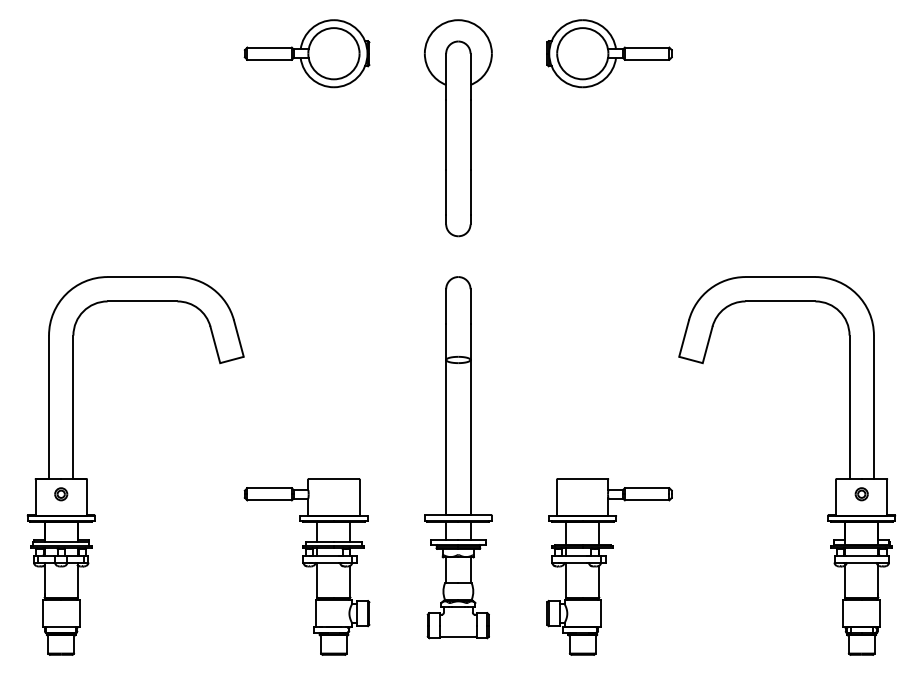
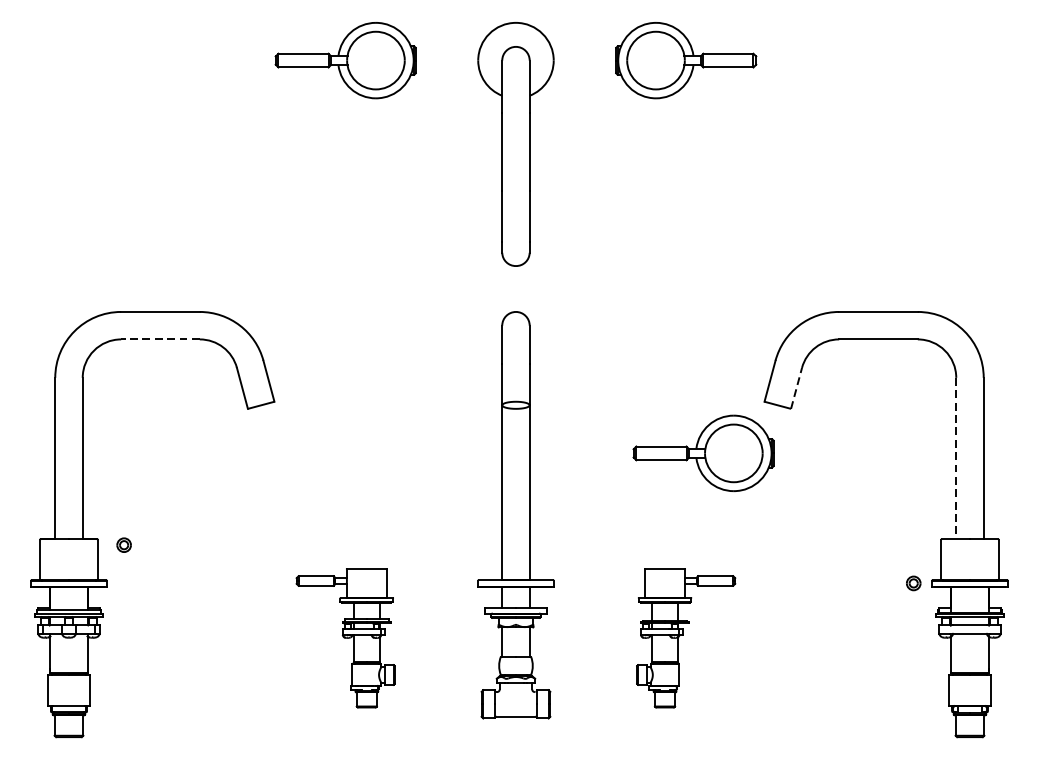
line: (142, 301) -> (160, 339), solid -> dashed
line: (707, 344) -> (796, 387), solid -> dashed
part: (624, 402) -> (702, 453), added
line: (849, 407) -> (956, 458), solid -> dashed
part: (61, 494) -> (124, 545), moved
part: (861, 494) -> (913, 583), moved
part: (306, 566) -> (345, 637), size x0.7
part: (609, 566) -> (686, 637), size x0.7

